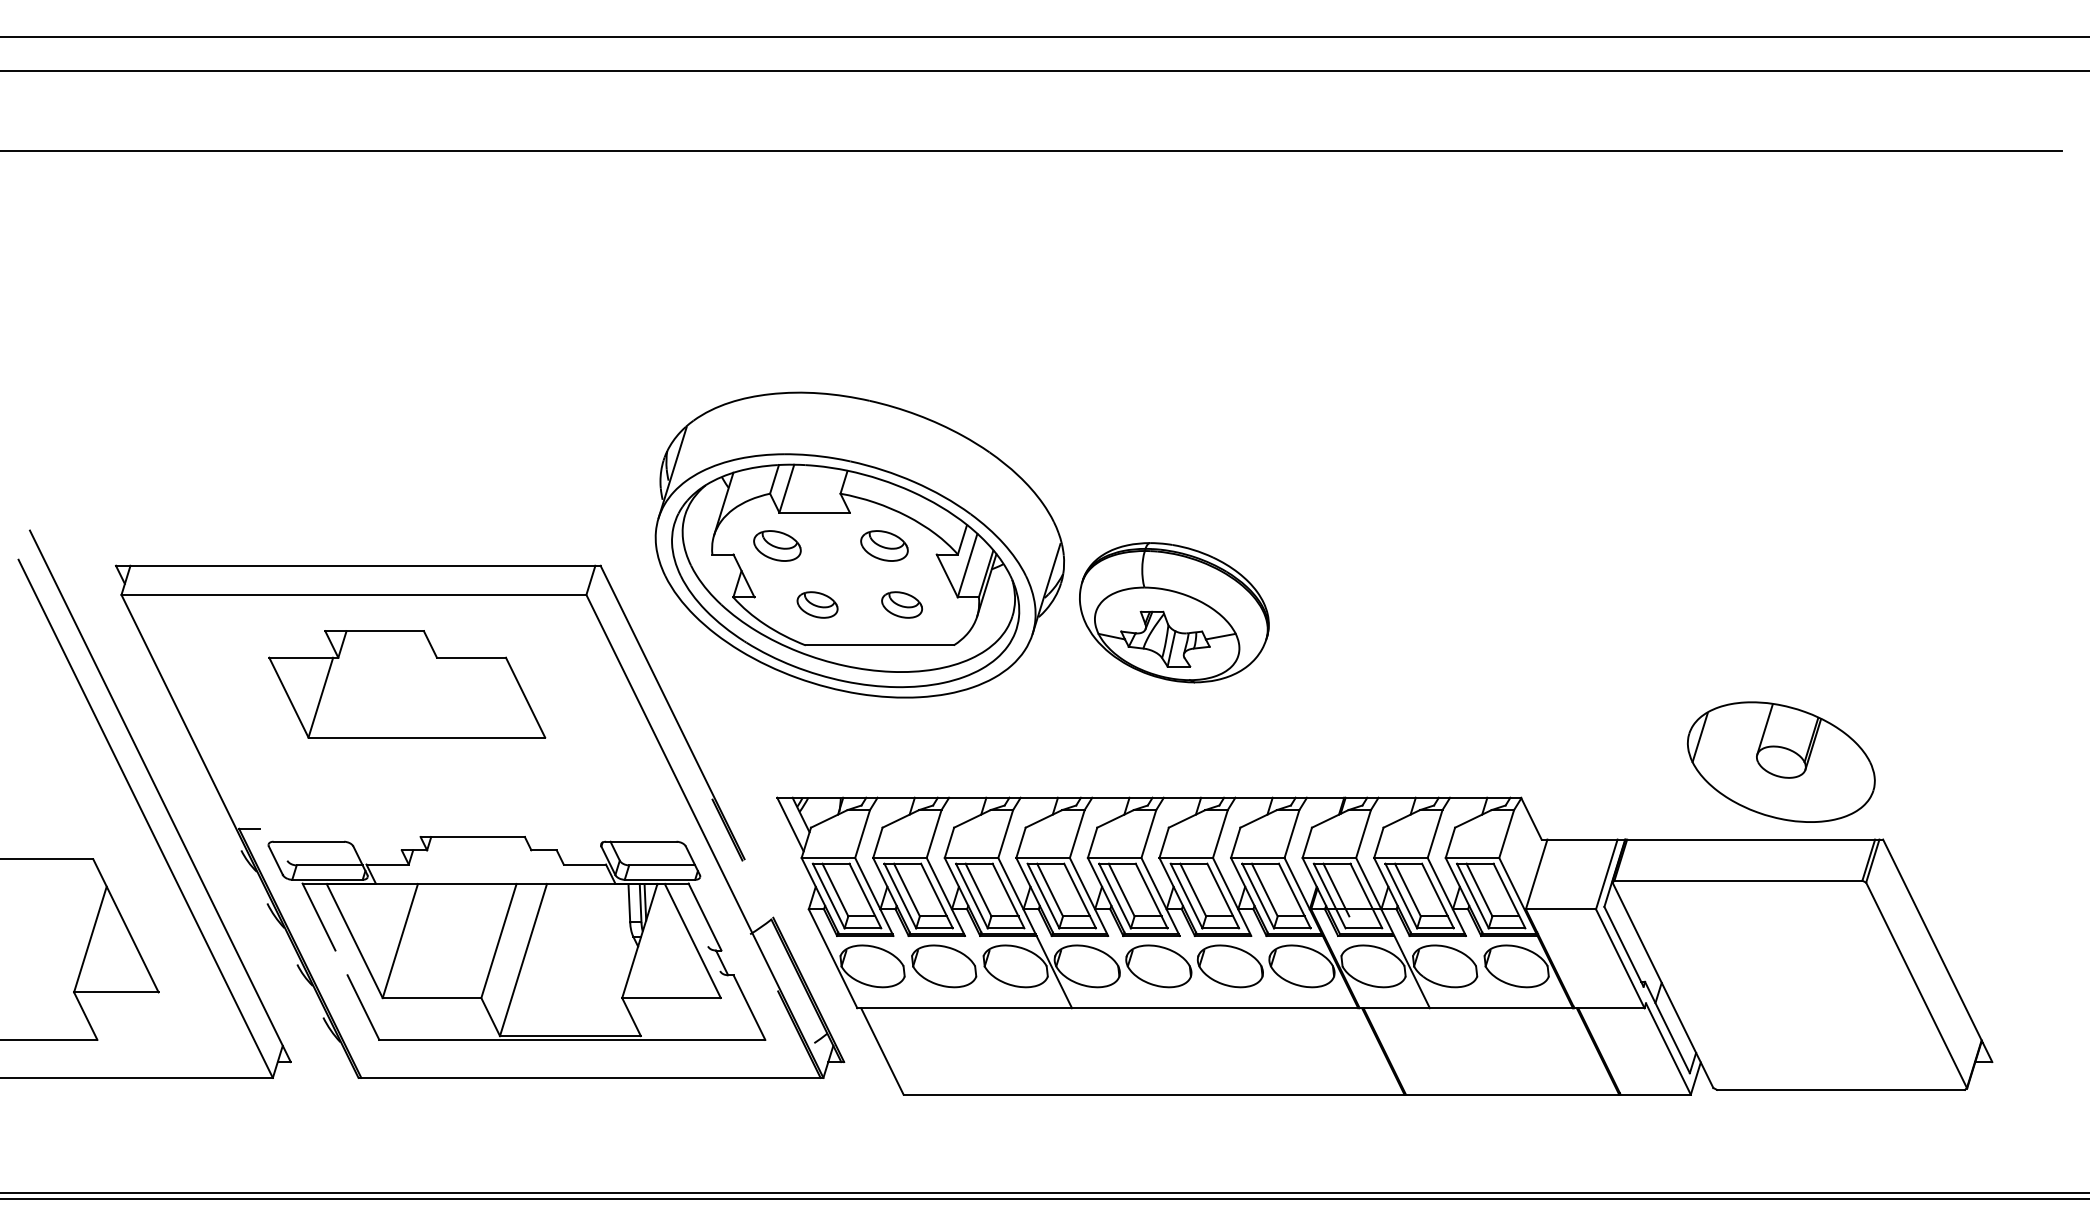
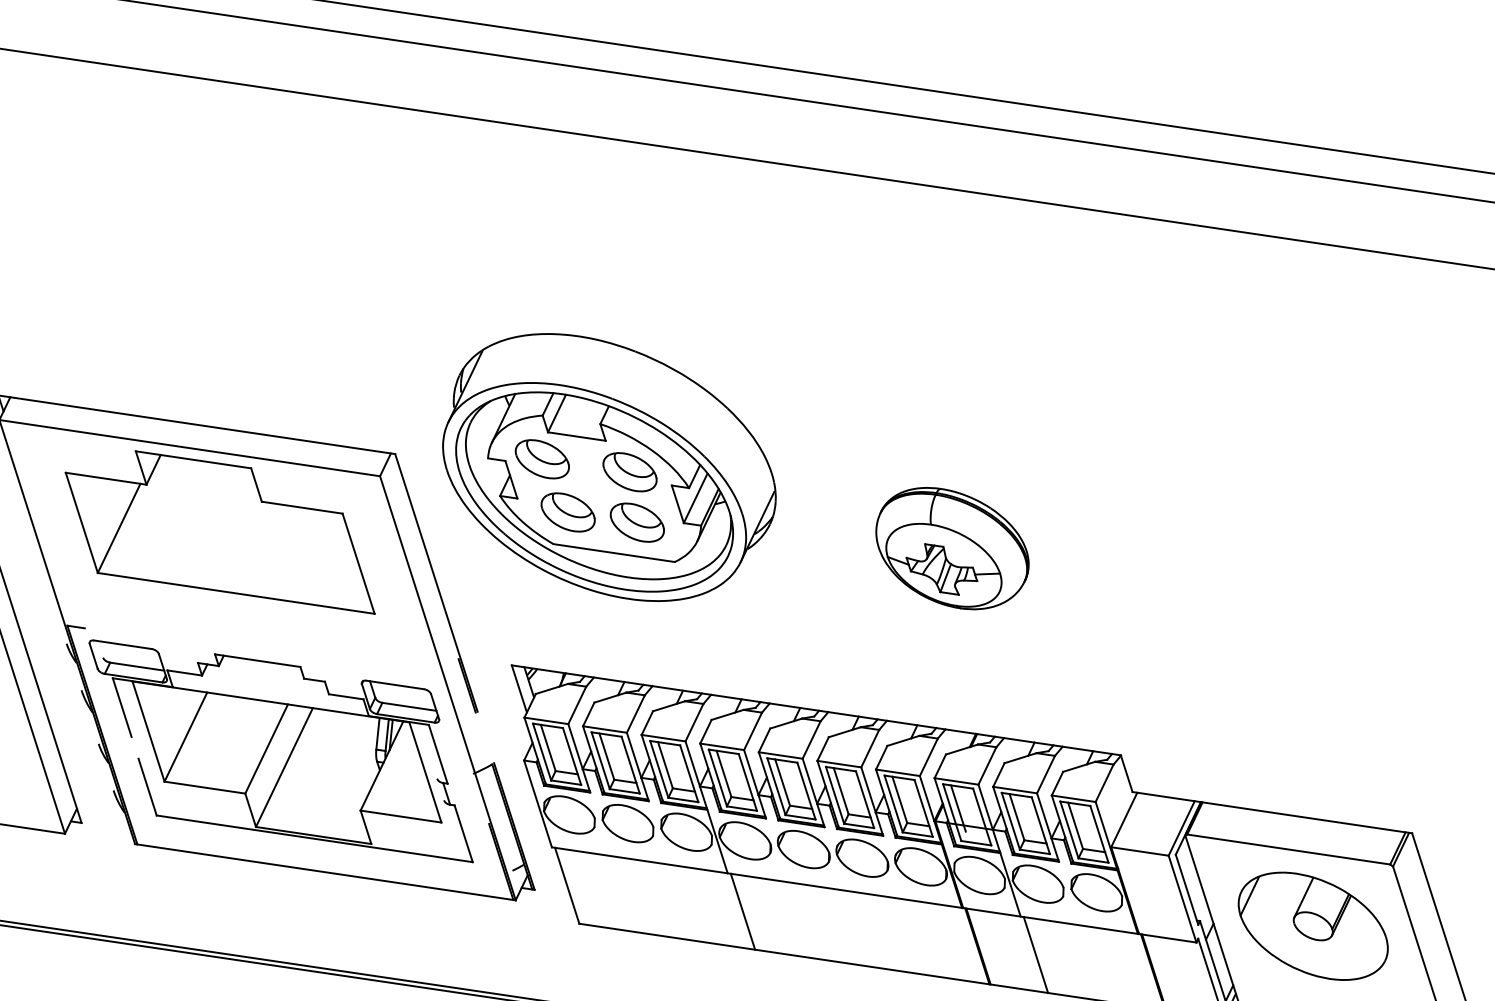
part: (777, 545) -> (542, 458), size x1.43
part: (884, 545) -> (630, 471), size x1.43
part: (817, 604) -> (568, 512), size x1.67
part: (901, 604) -> (636, 522), size x1.67
part: (1174, 612) -> (952, 548), moved
part: (407, 684) -> (222, 527), size x1.43
part: (1781, 761) -> (1313, 925), moved
line: (1096, 1051) -> (742, 911), added
line: (1454, 1051) -> (1035, 954), added

